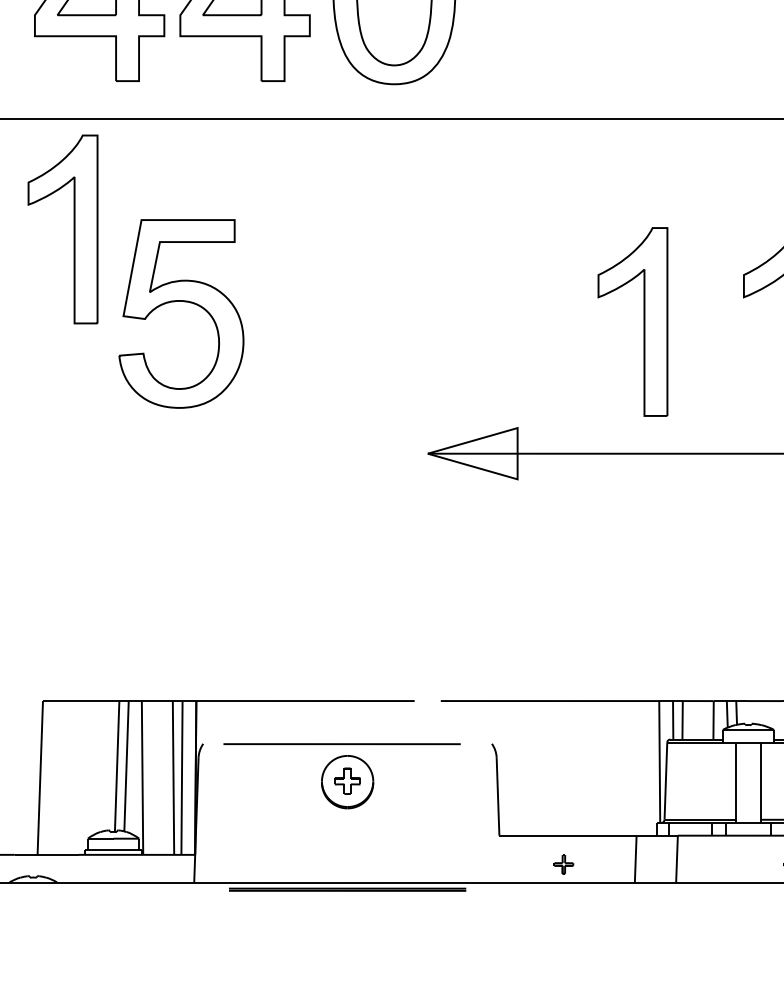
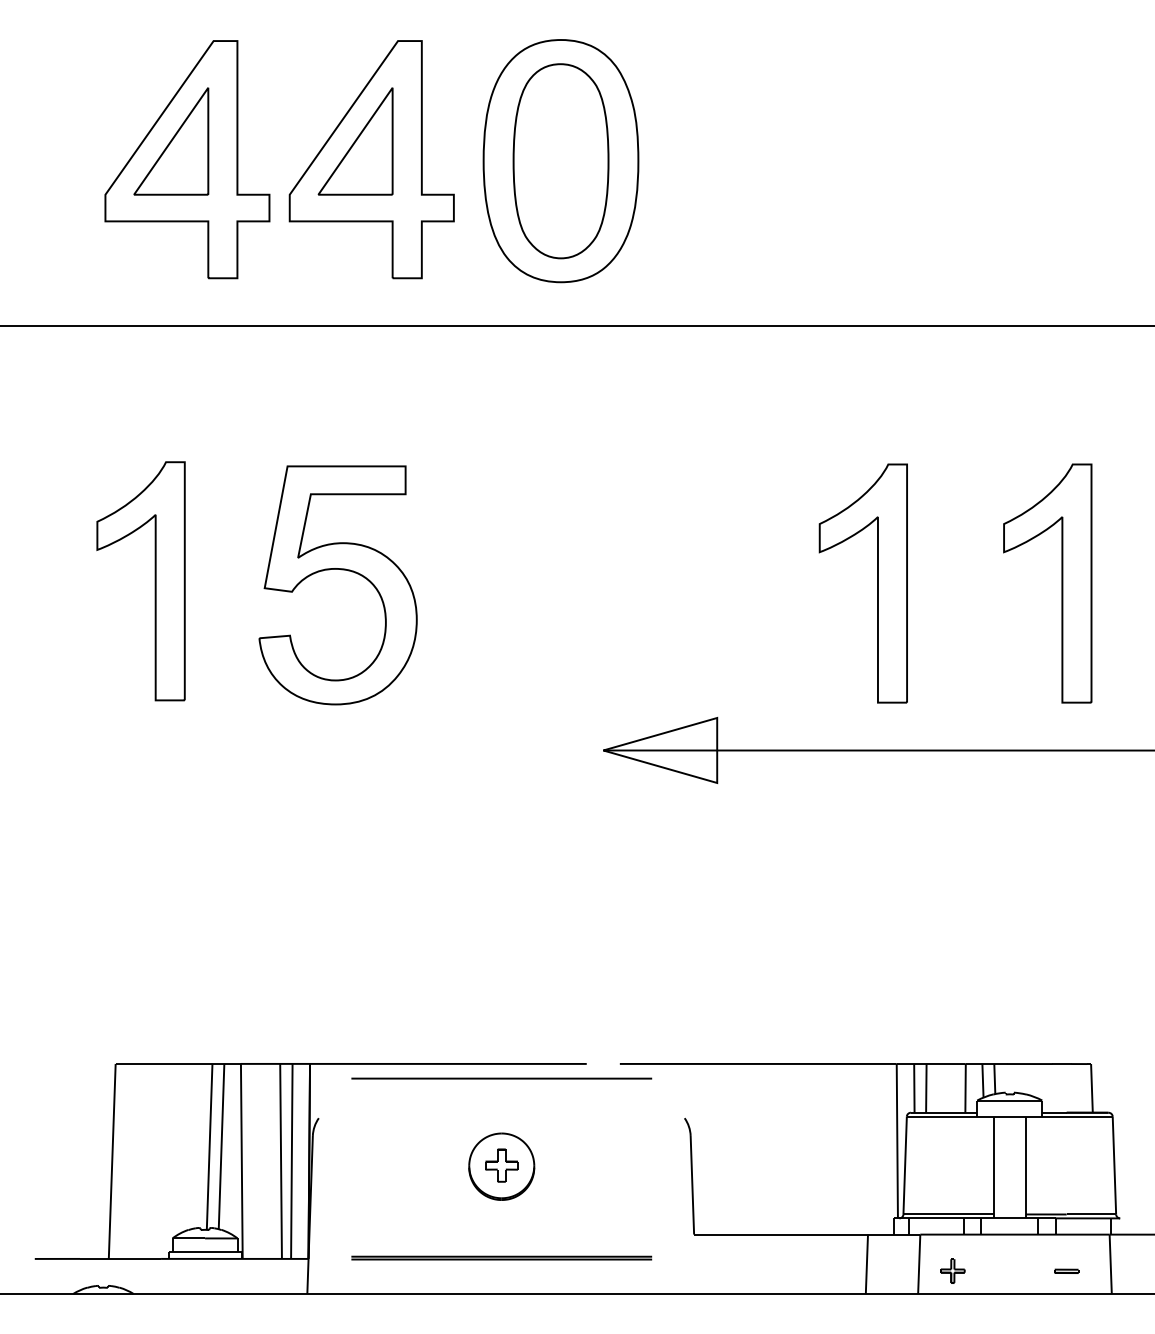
part: (73, 229) -> (154, 581), moved
part: (184, 302) -> (341, 570), moved
line: (341, 744) -> (501, 1078), moved
part: (563, 863) -> (952, 1270), moved
part: (347, 889) -> (501, 1257), moved

